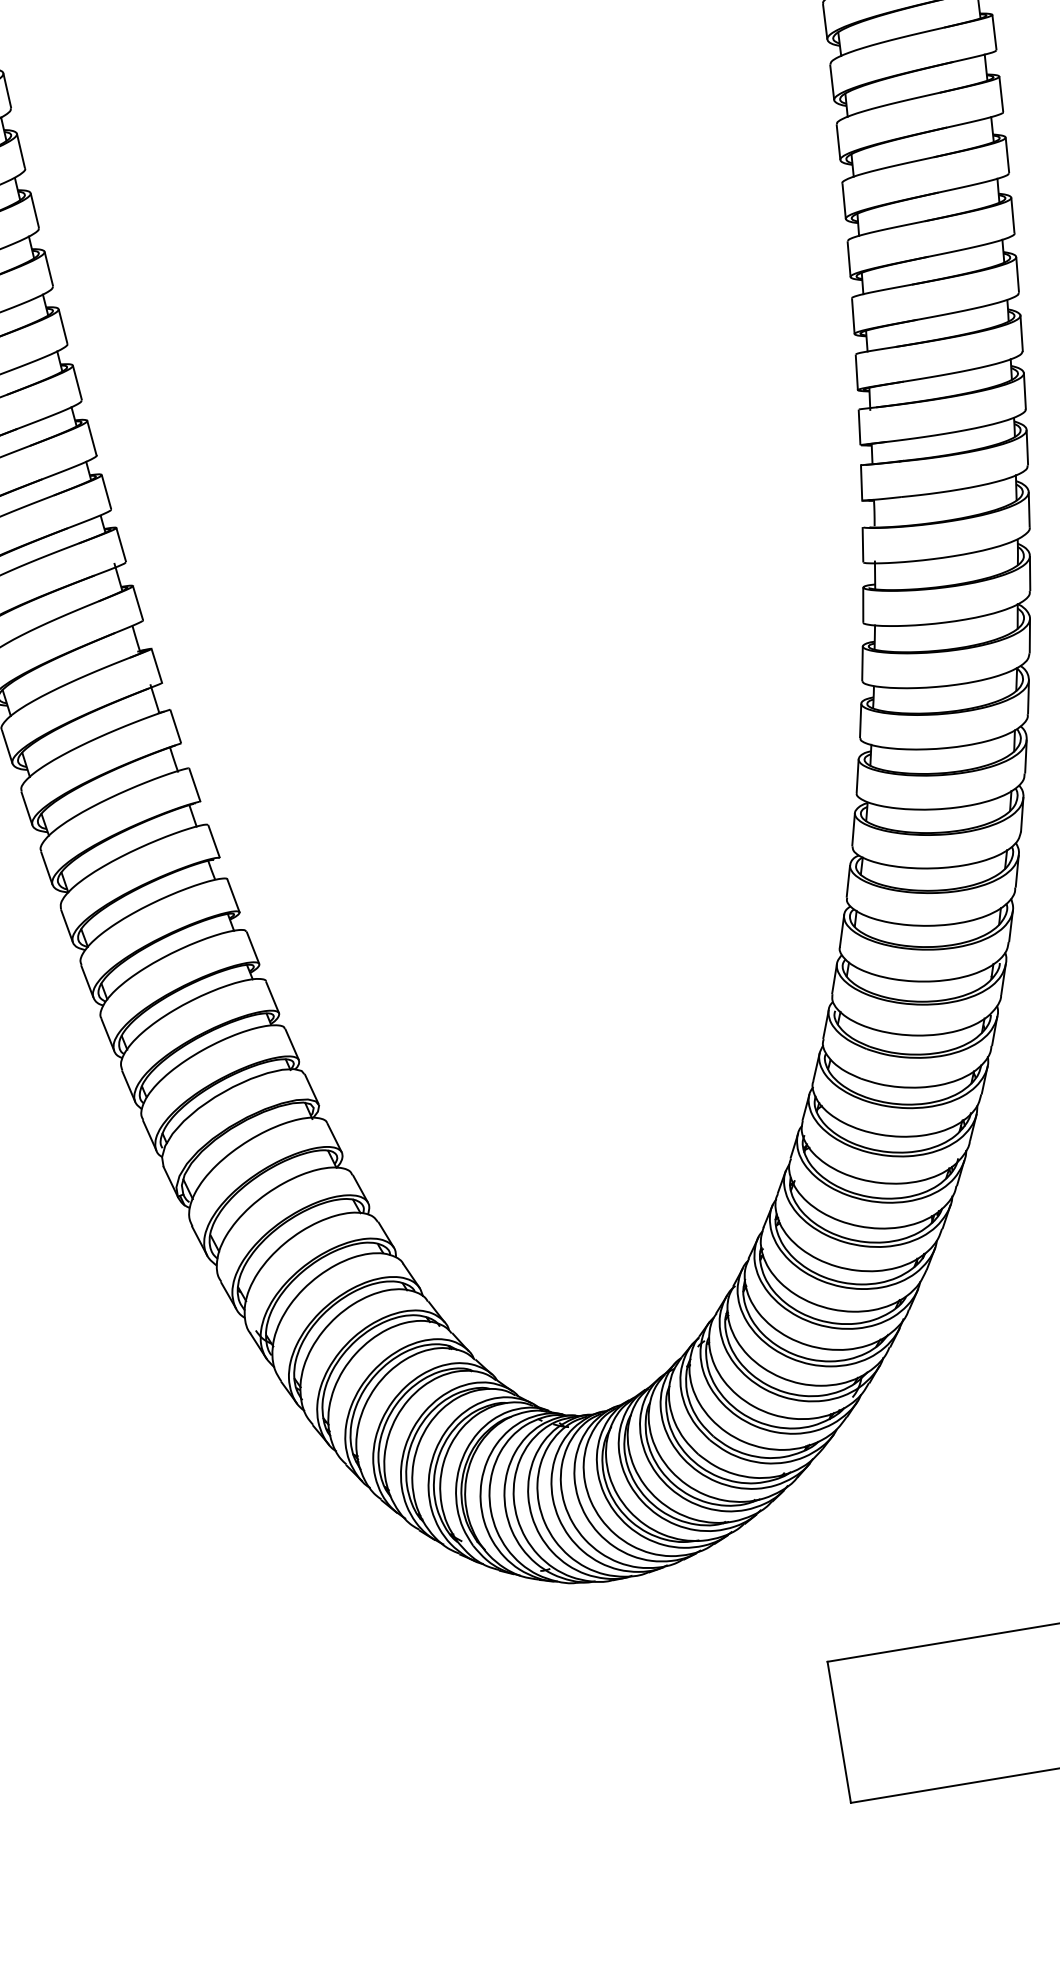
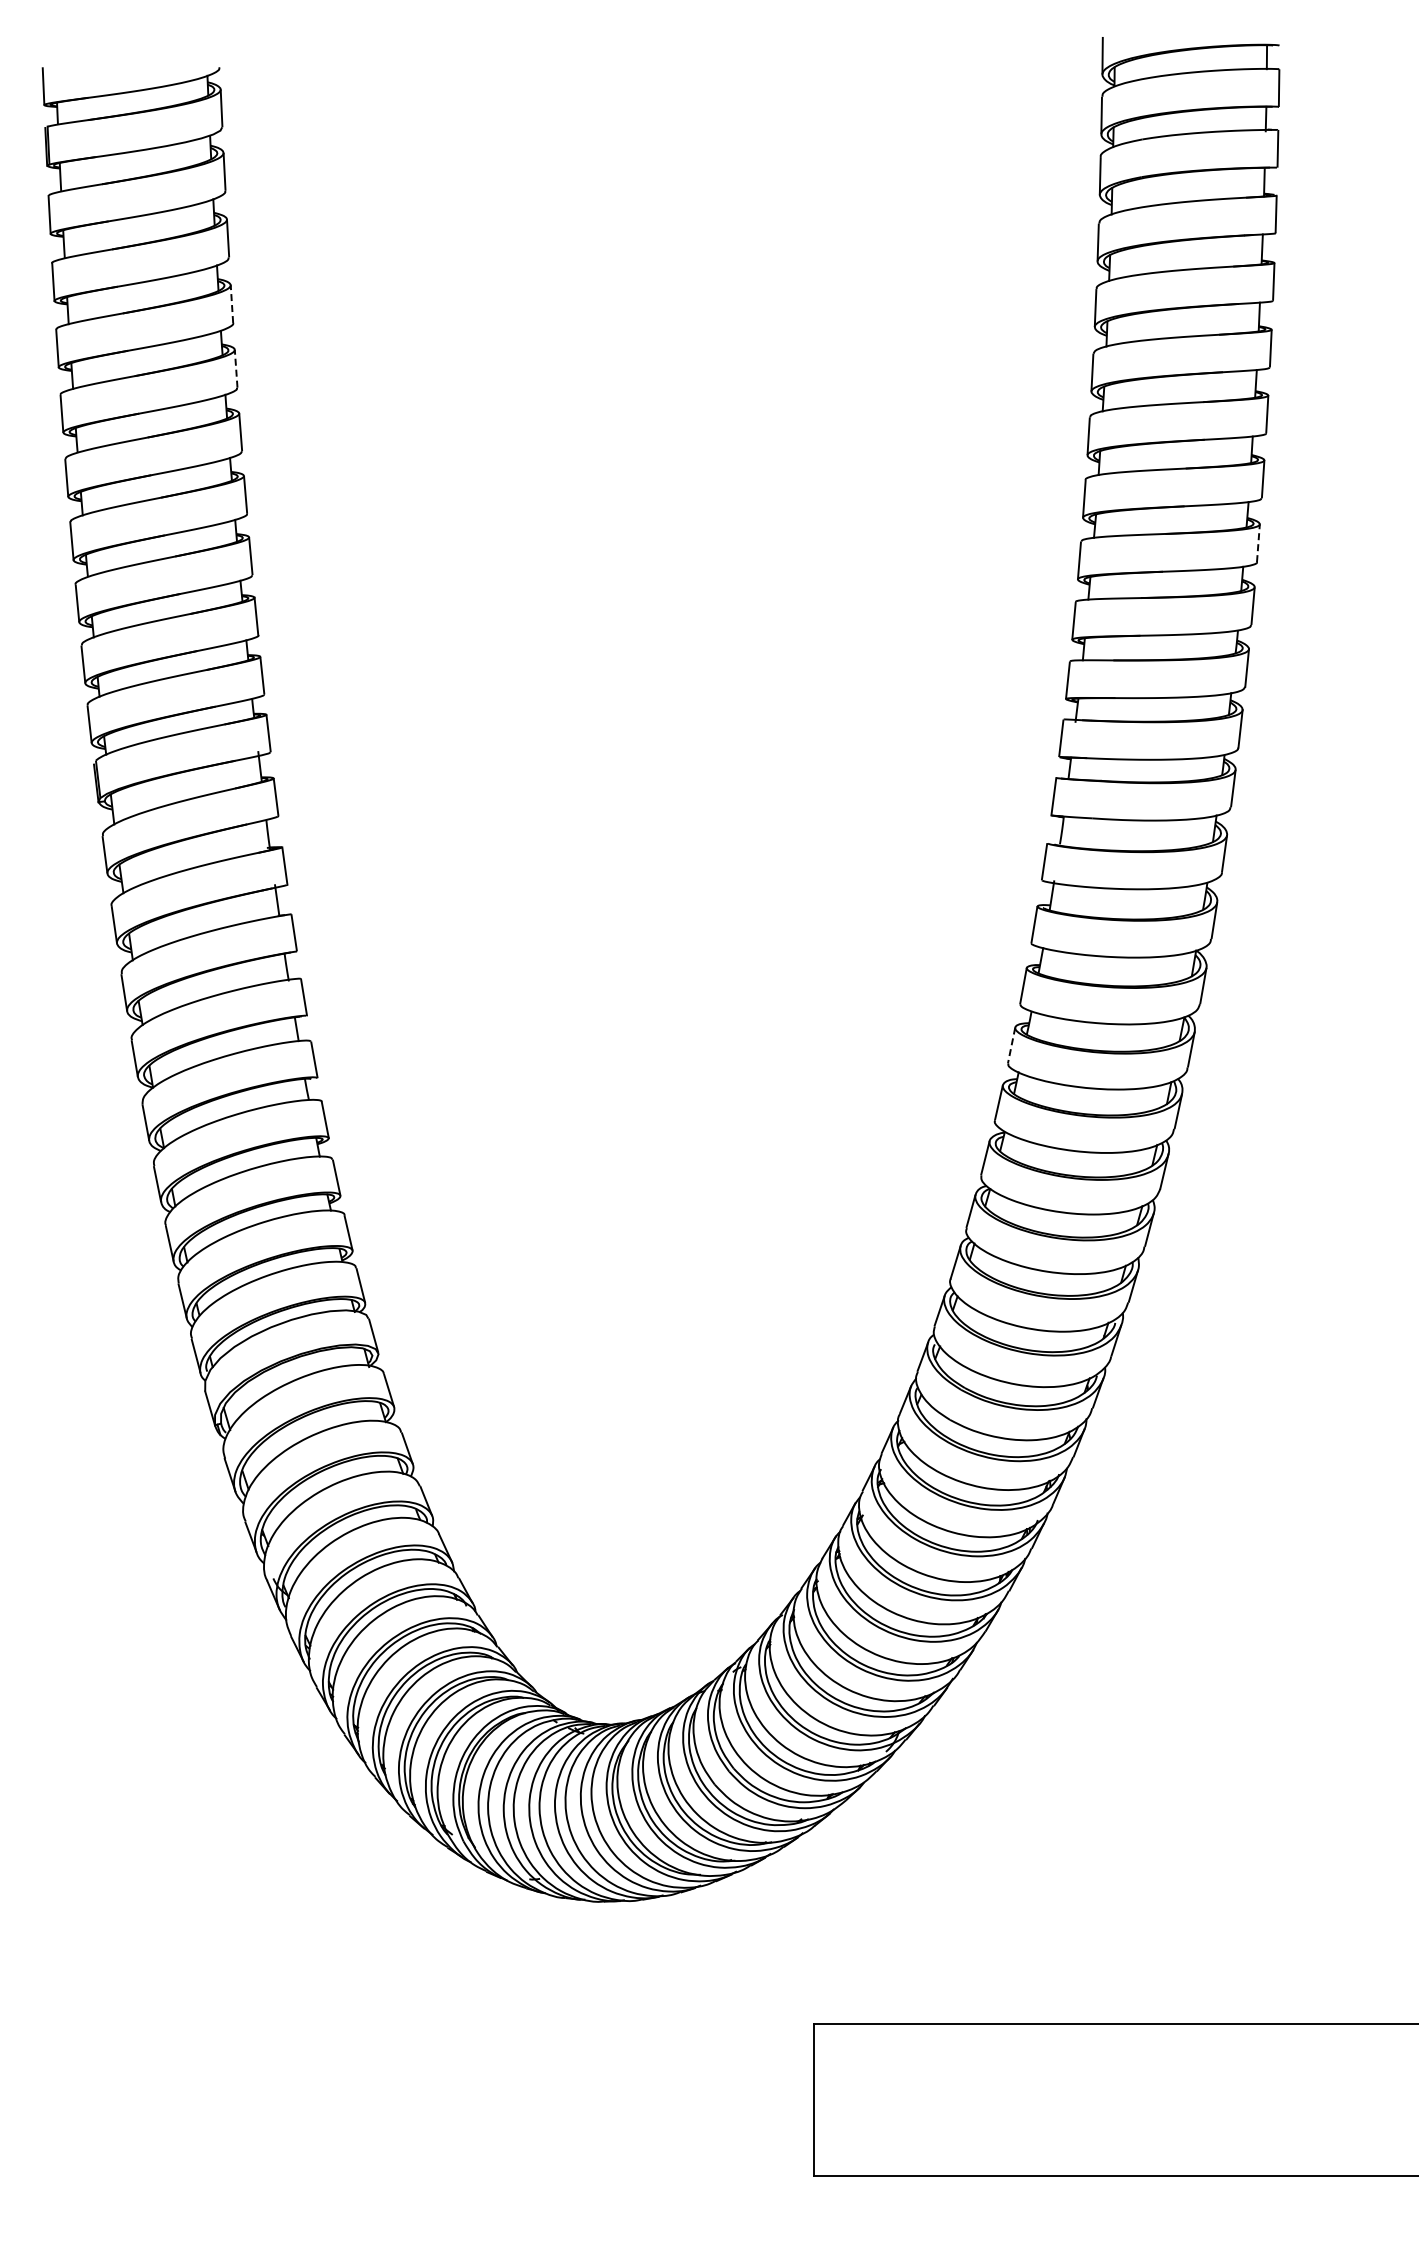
line: (20, 151) -> (231, 304), solid -> dashed
line: (35, 210) -> (236, 368), solid -> dashed
line: (1013, 215) -> (1258, 543), solid -> dashed
line: (860, 720) -> (1011, 1045), solid -> dashed

